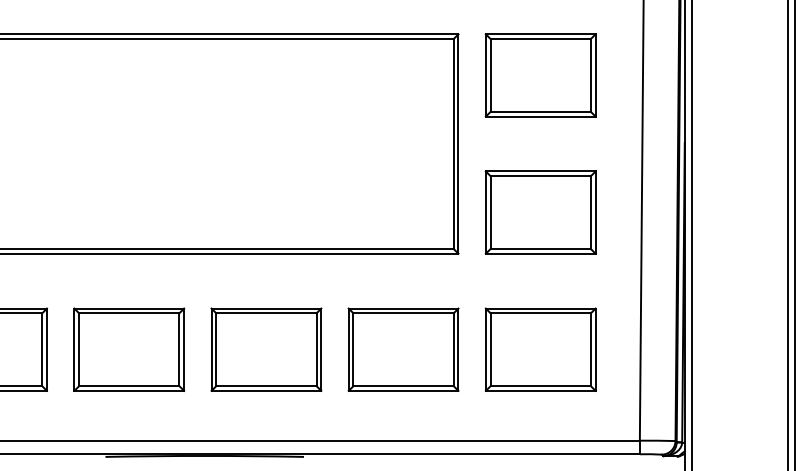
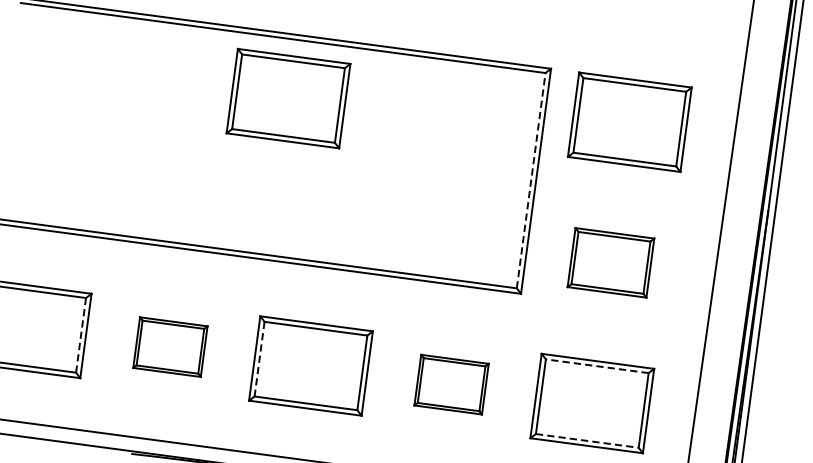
part: (210, 96) -> (288, 98), added
line: (453, 144) -> (530, 181), solid -> dashed
part: (540, 212) -> (610, 262), size x0.7
line: (540, 313) -> (597, 366), solid -> dashed
line: (42, 349) -> (81, 335), solid -> dashed
part: (129, 349) -> (170, 347), size x0.6
part: (403, 349) -> (451, 384), size x0.6
line: (216, 350) -> (259, 359), solid -> dashed
line: (541, 386) -> (588, 441), solid -> dashed

